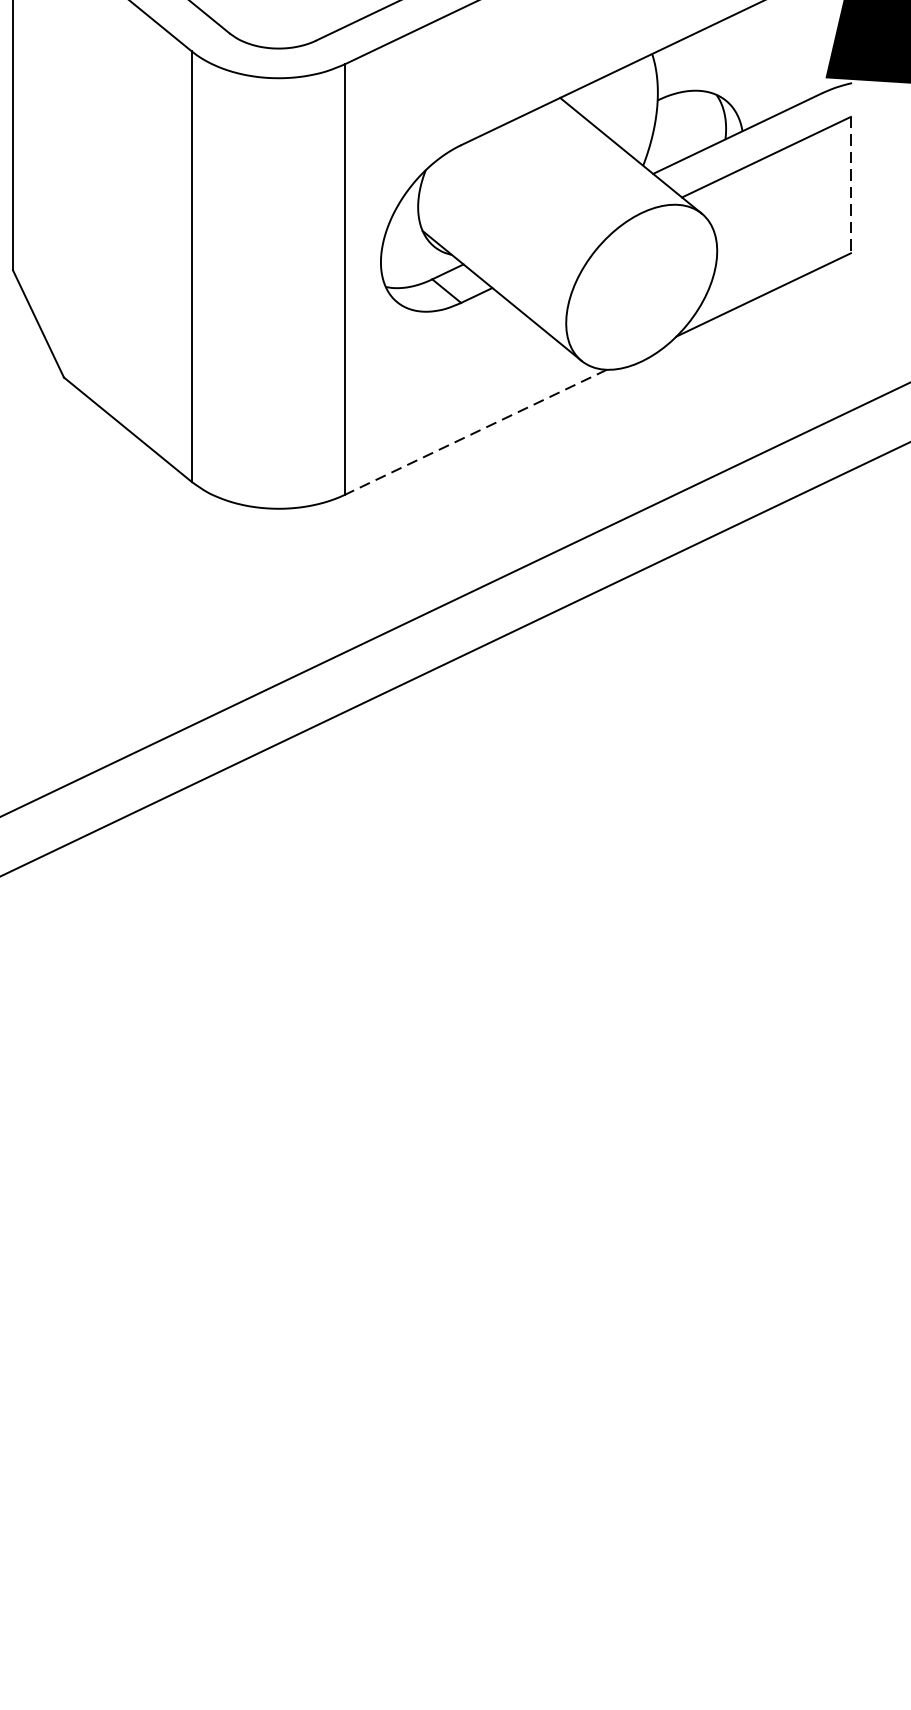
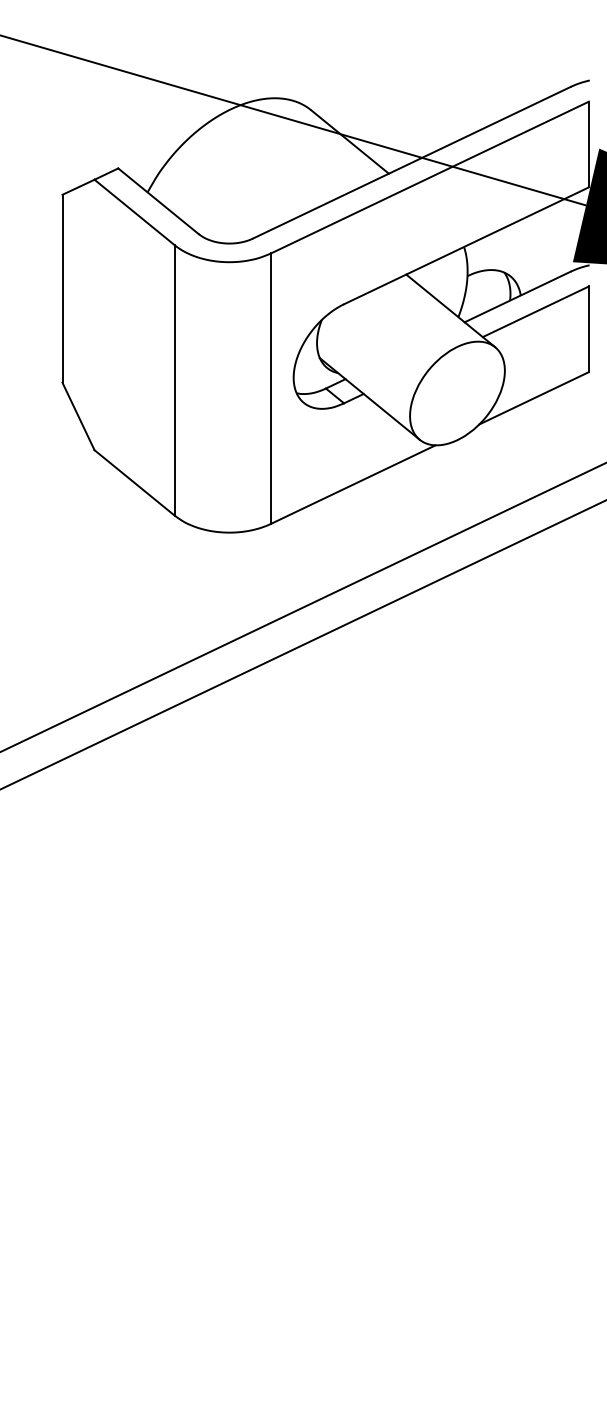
line: (850, 185) -> (588, 329), dashed -> solid
line: (474, 432) -> (352, 484), dashed -> solid

